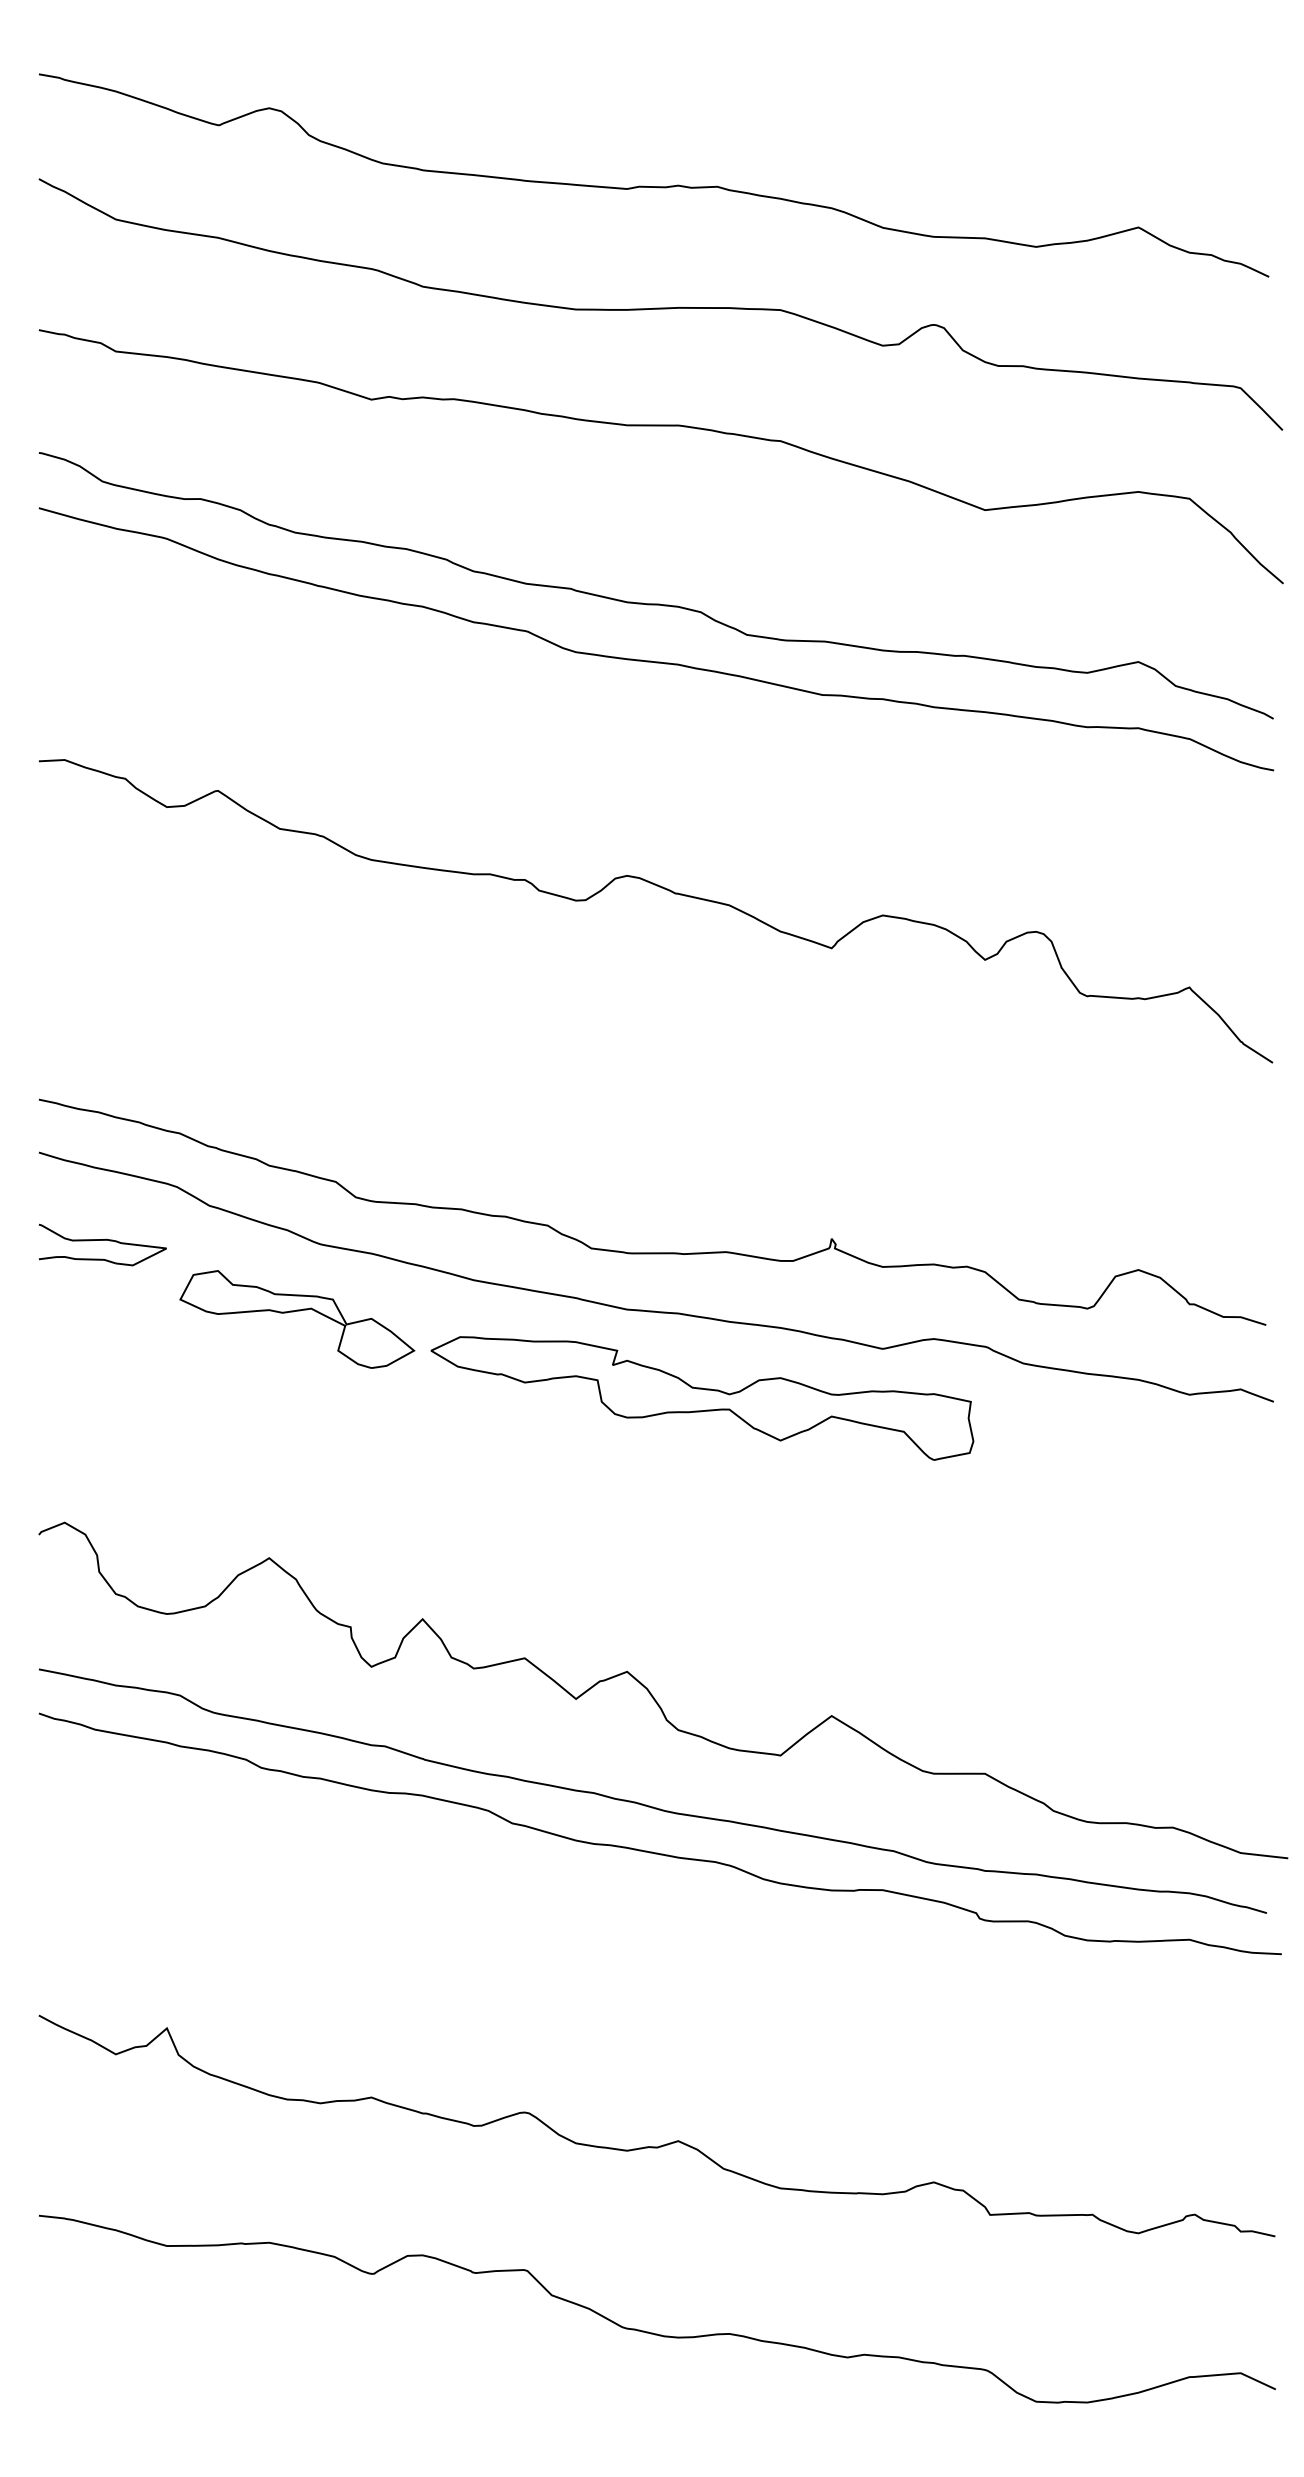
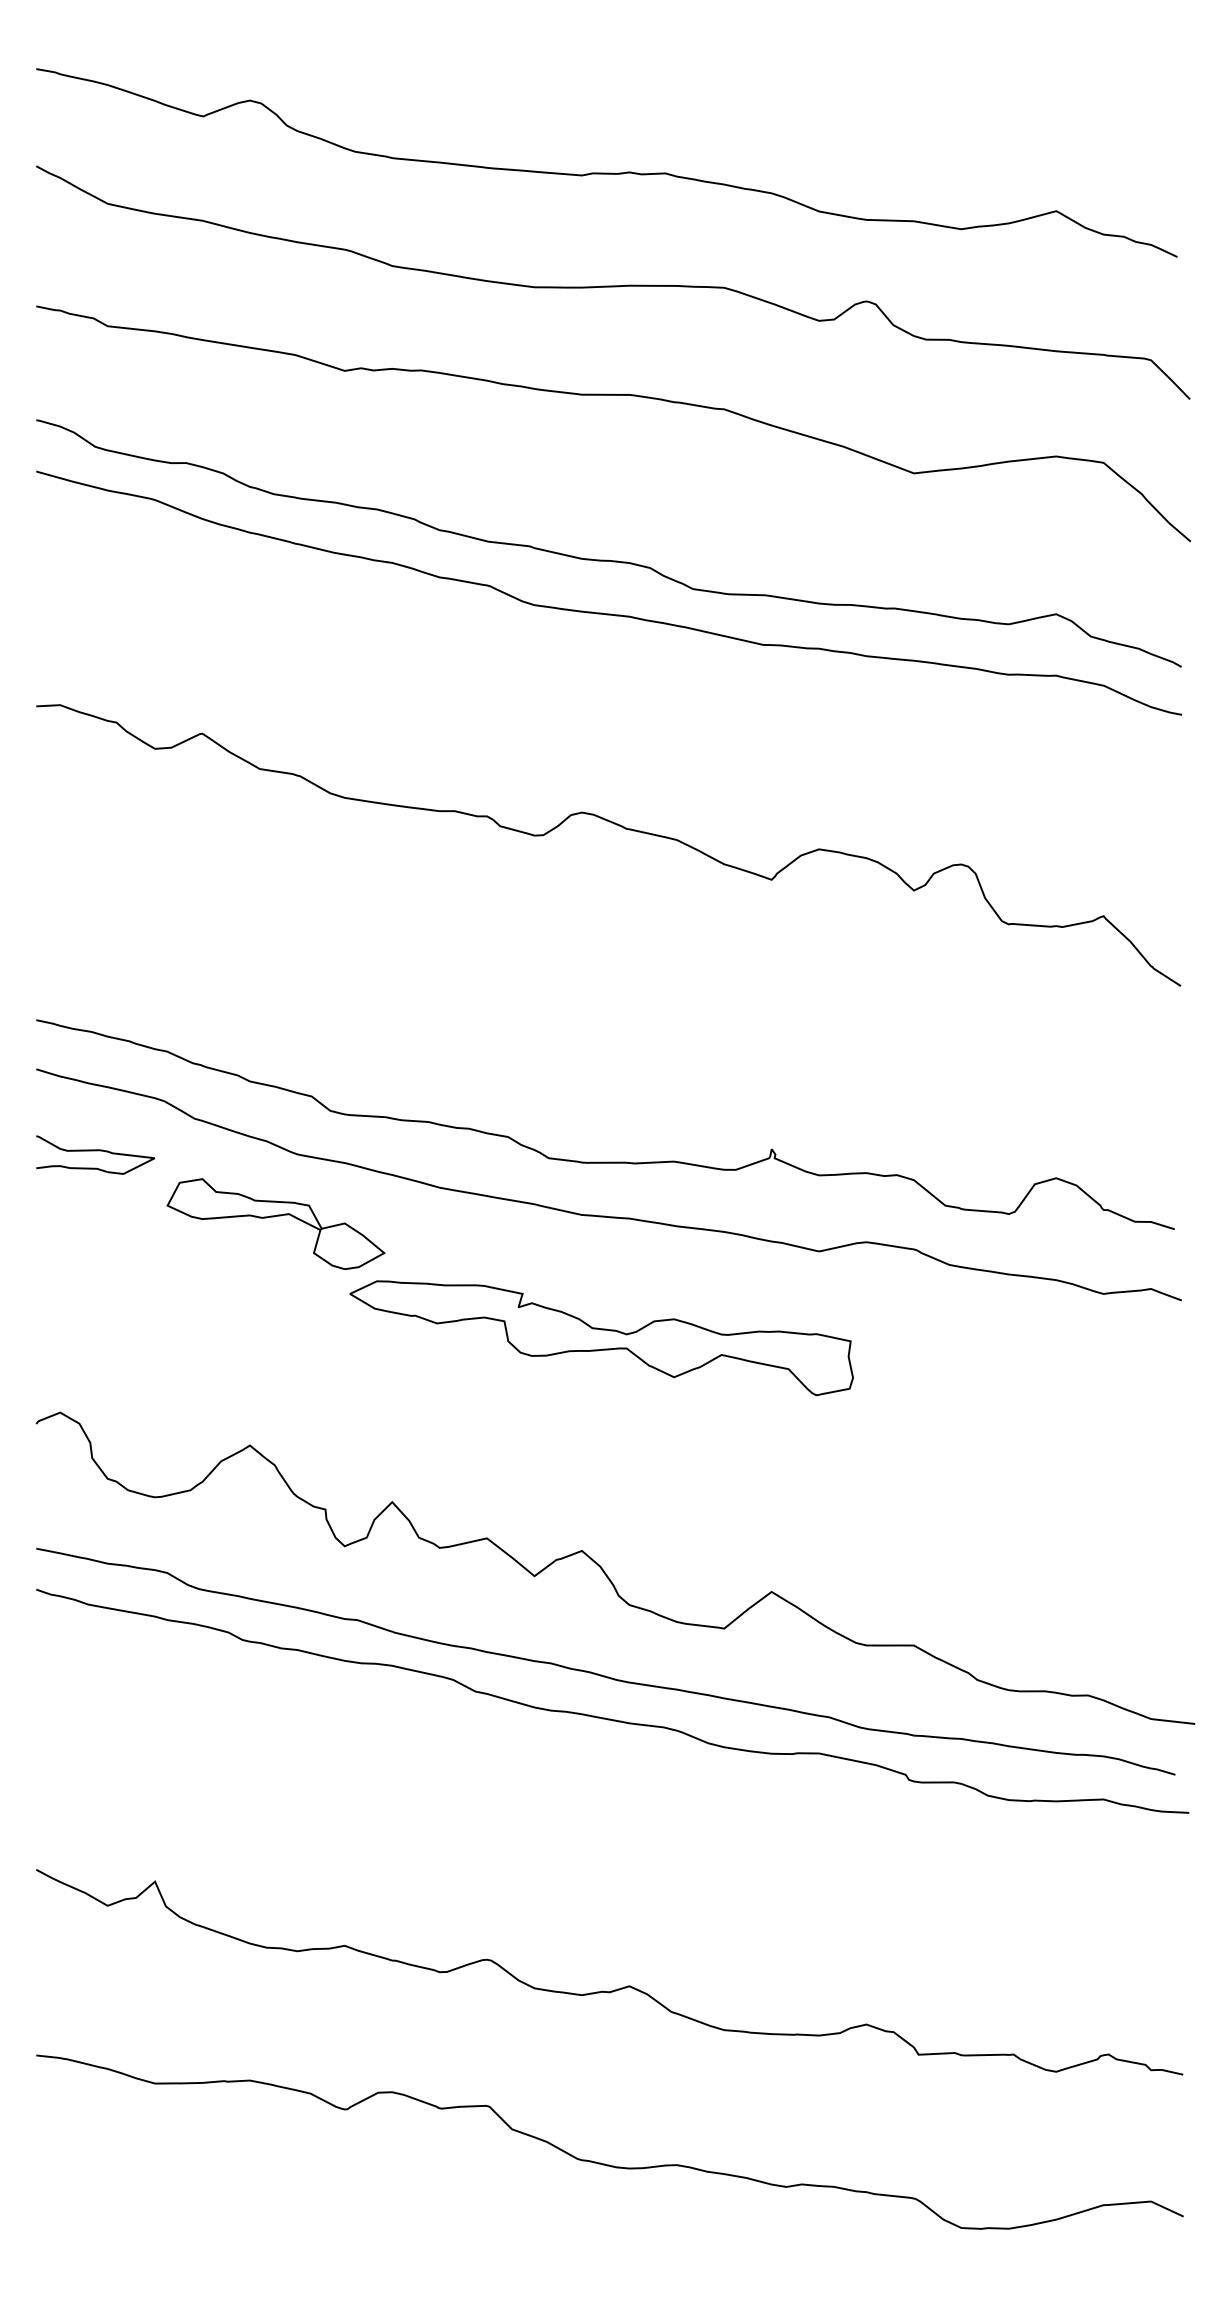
part: (702, 1398) -> (601, 1338), moved

